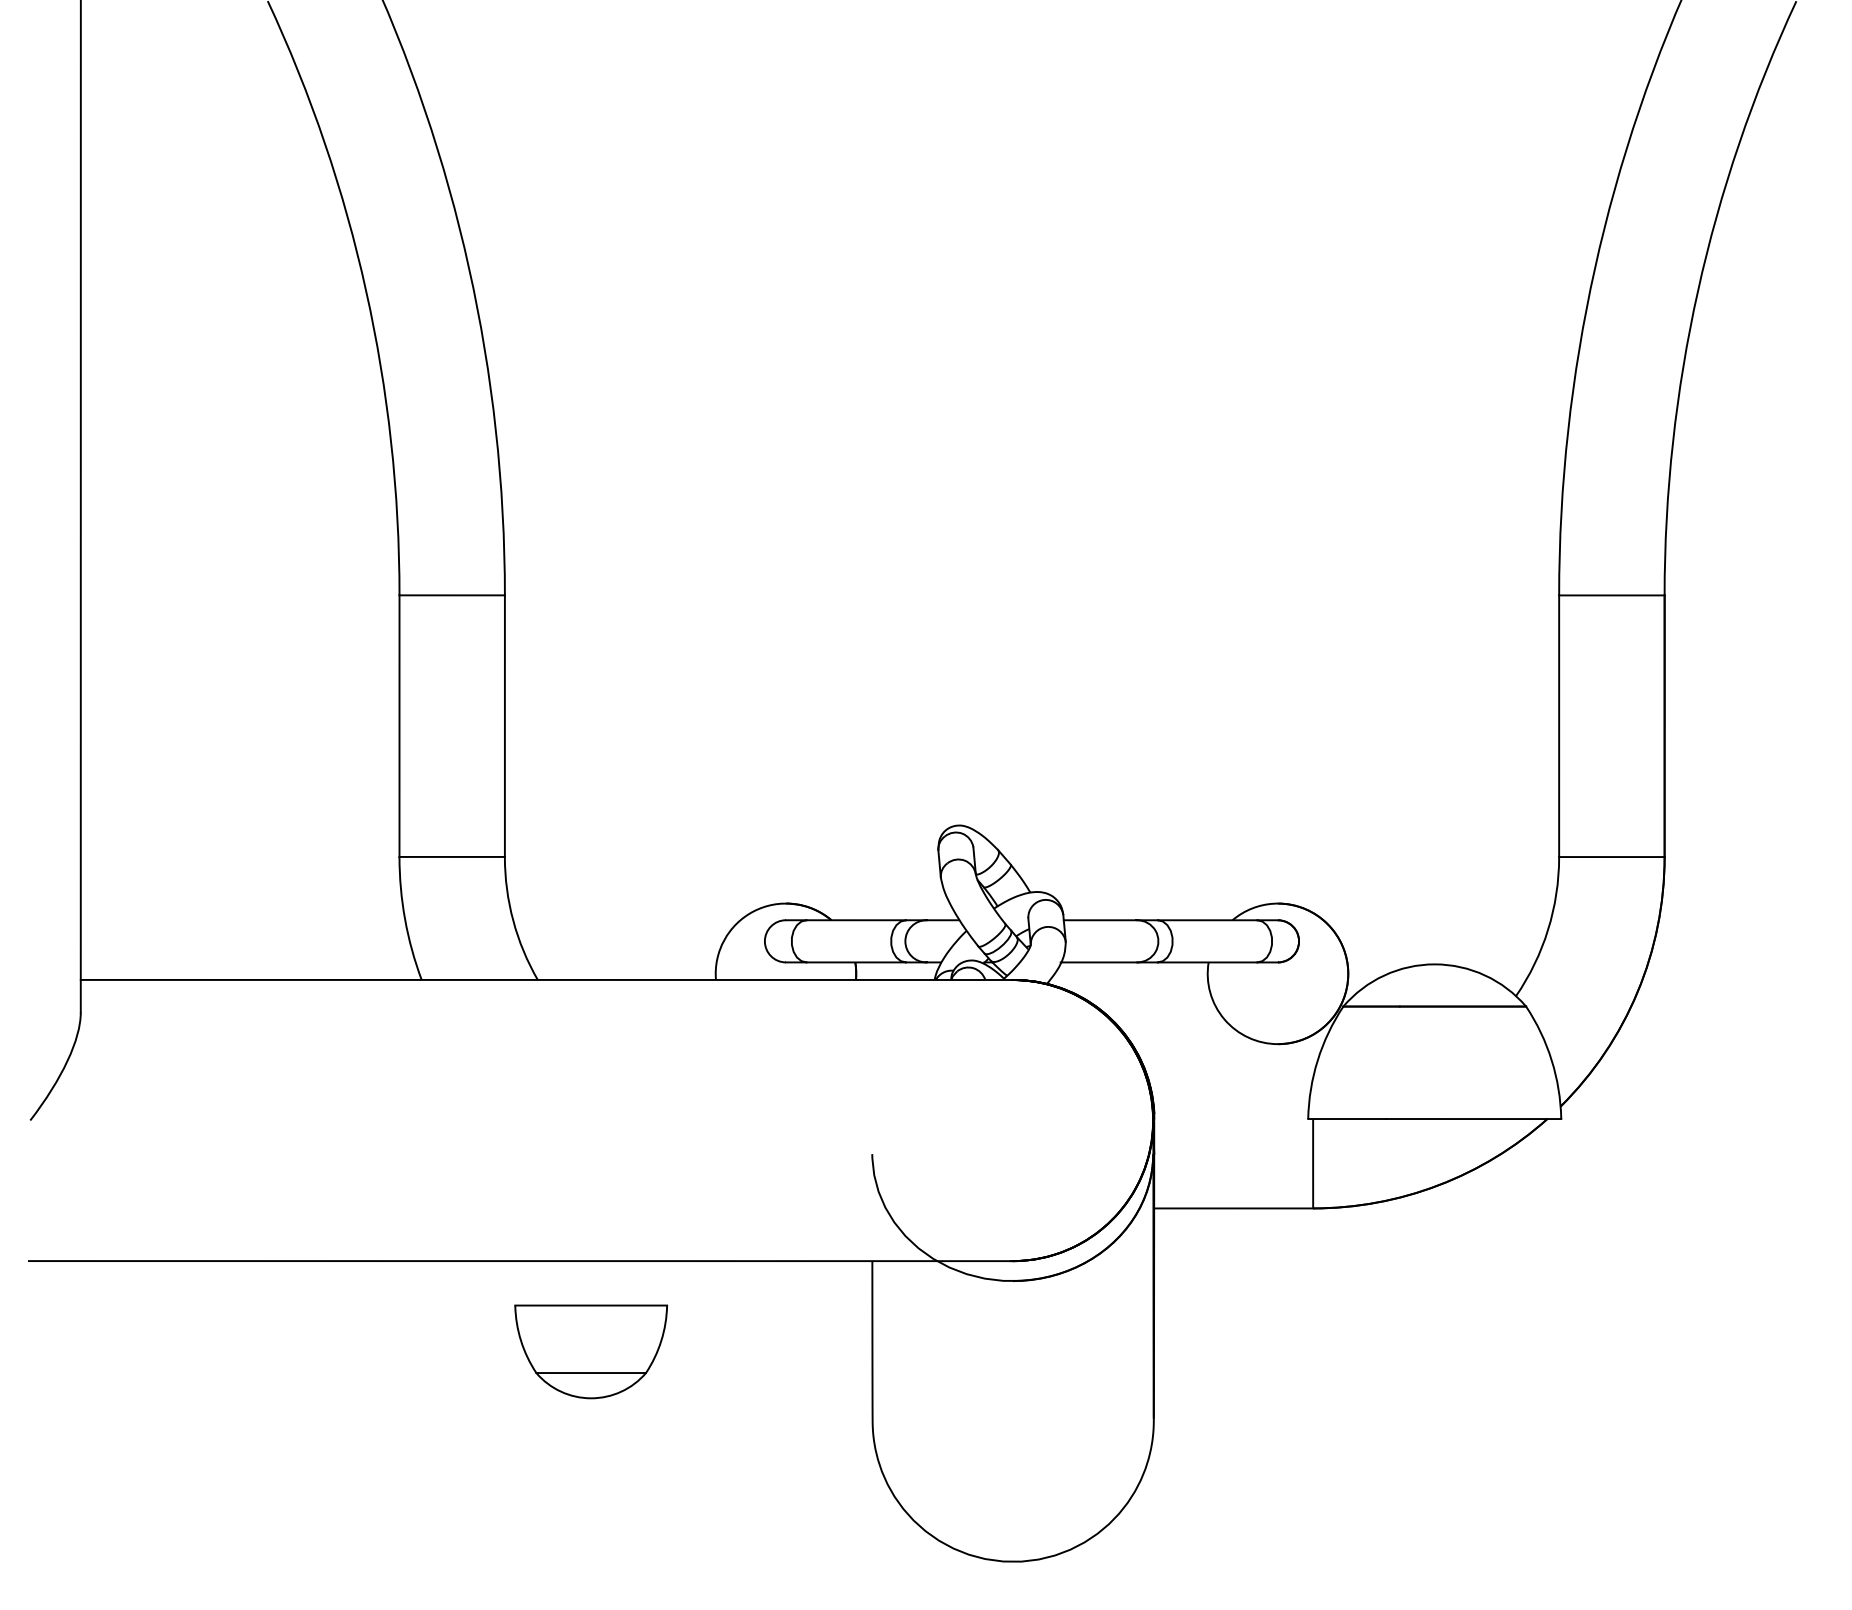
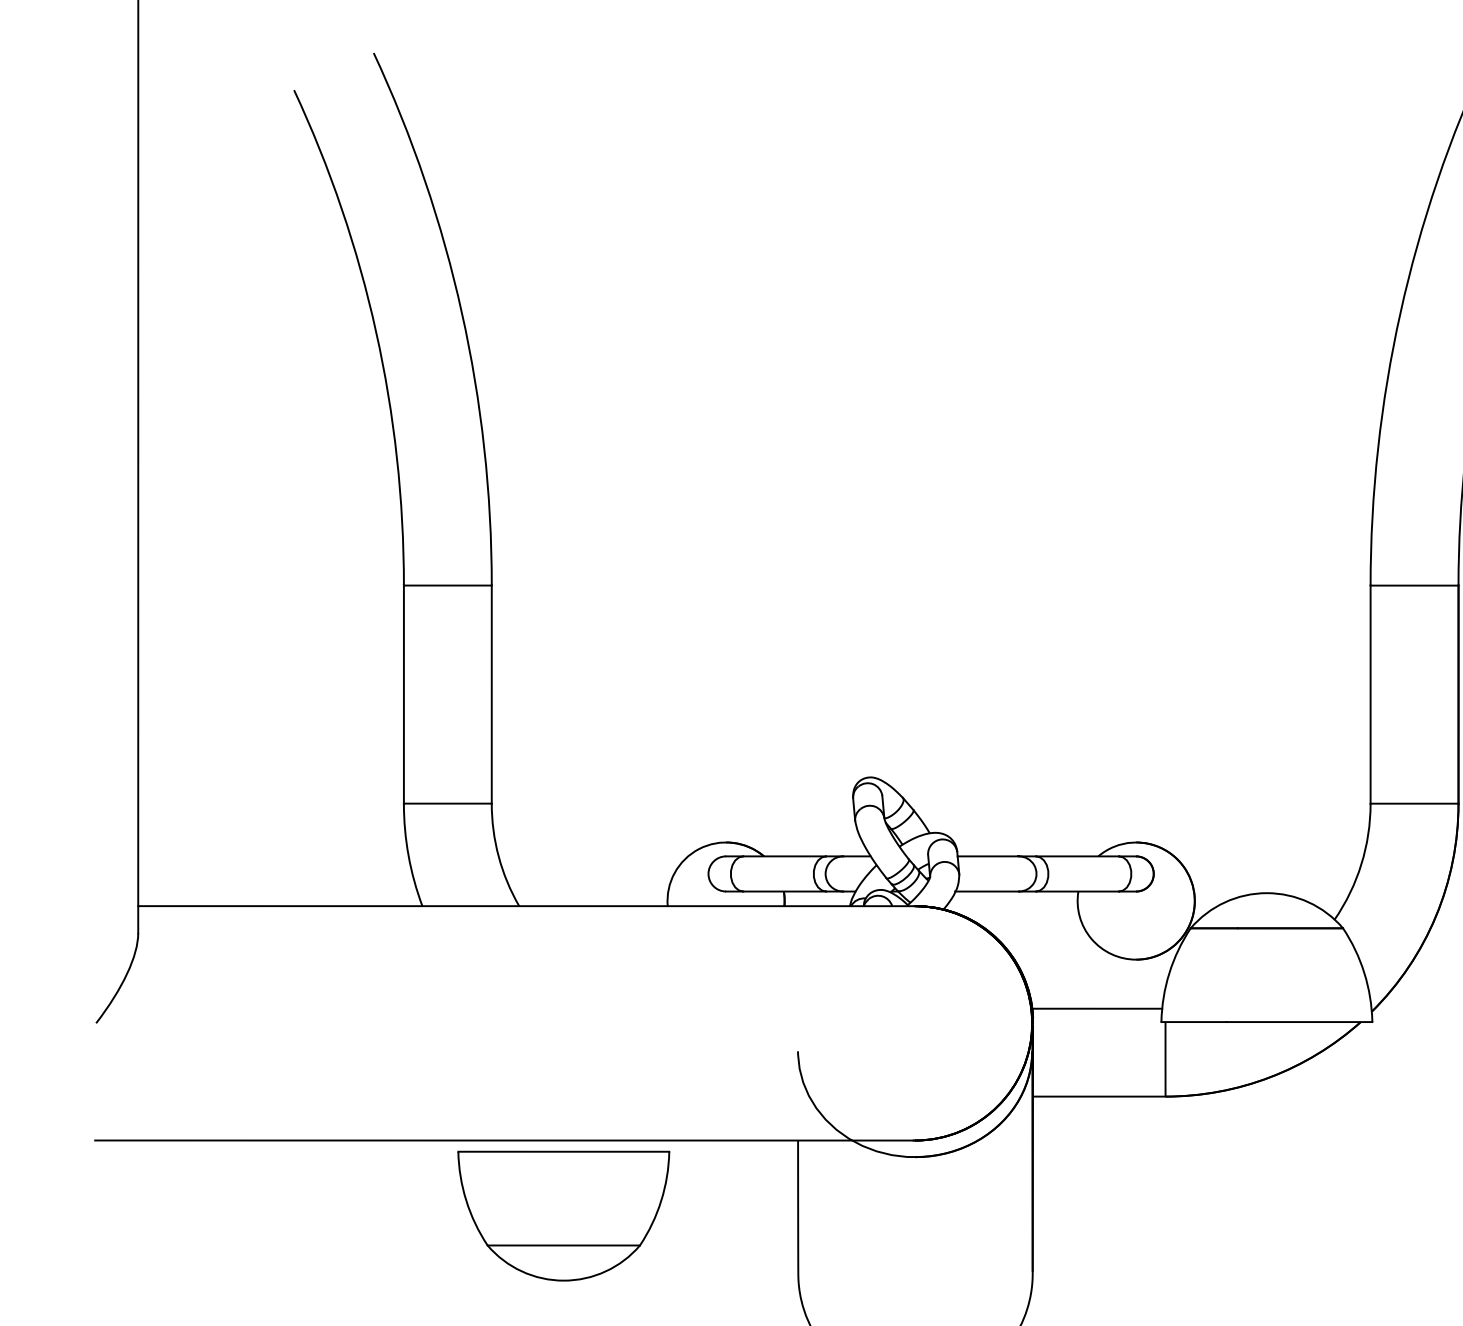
line: (1231, 1103) -> (1097, 1009), added
part: (590, 1351) -> (563, 1215), size x1.67

